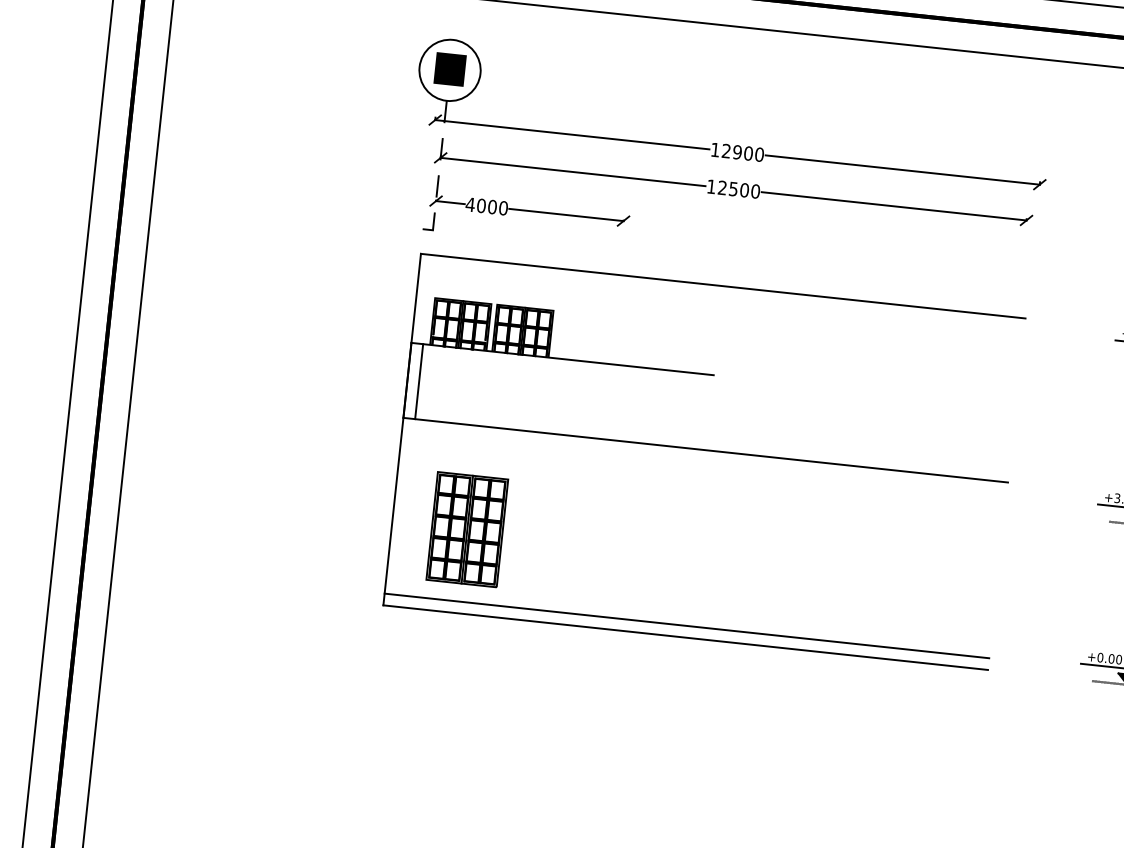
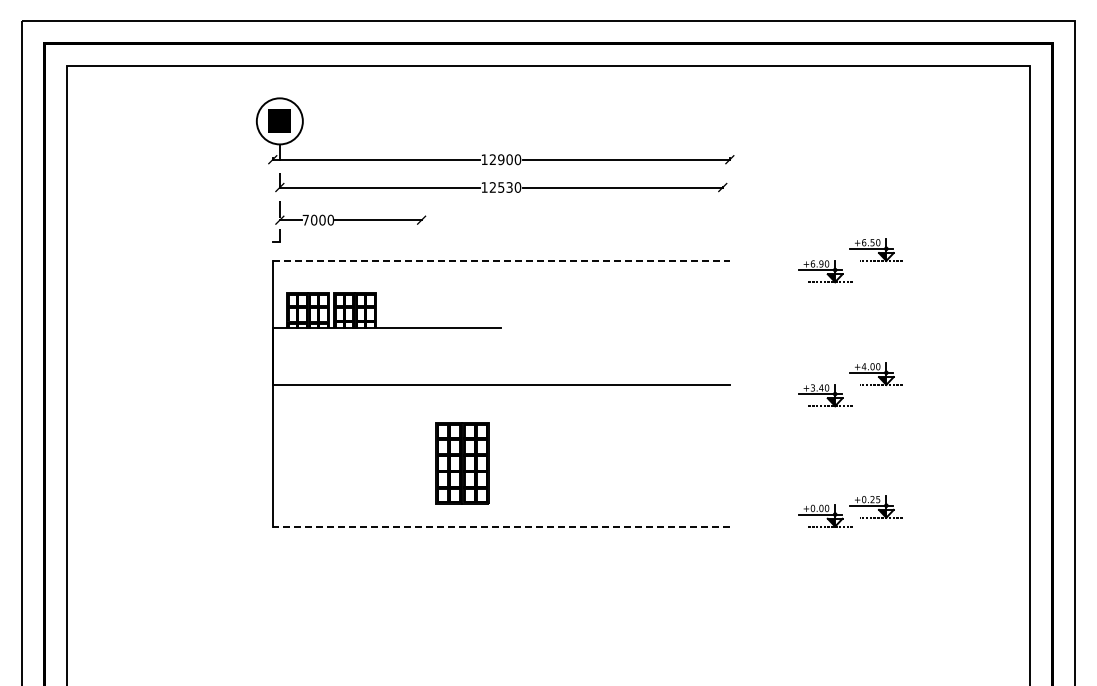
text: (744, 190) -> (509, 187), 12500 -> 12530
text: (470, 203) -> (305, 219), 4000 -> 7000
line: (723, 285) -> (501, 260), solid -> dashed
line: (418, 381) -> (281, 356), removed
part: (467, 529) -> (462, 463), moved
line: (685, 625) -> (500, 517), removed
line: (685, 637) -> (501, 526), solid -> dashed

